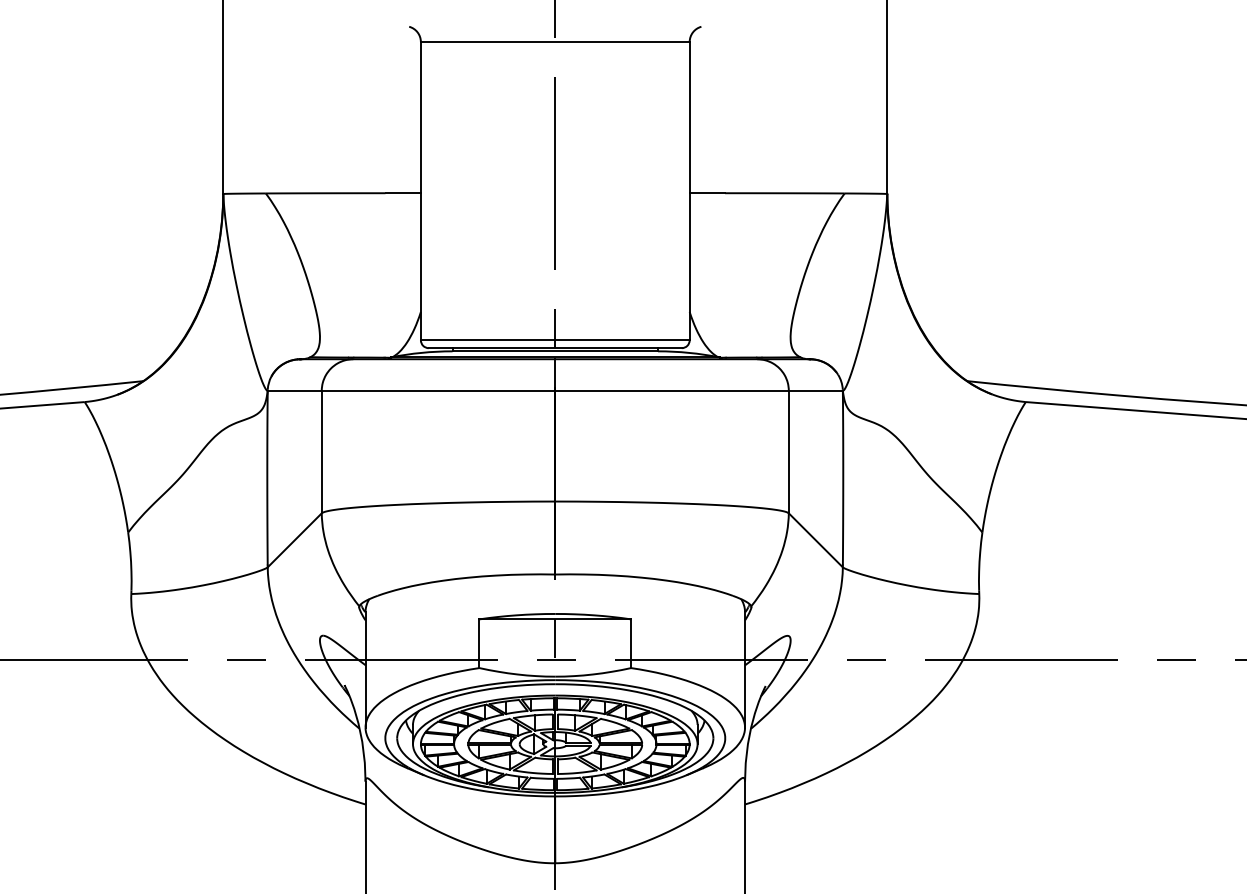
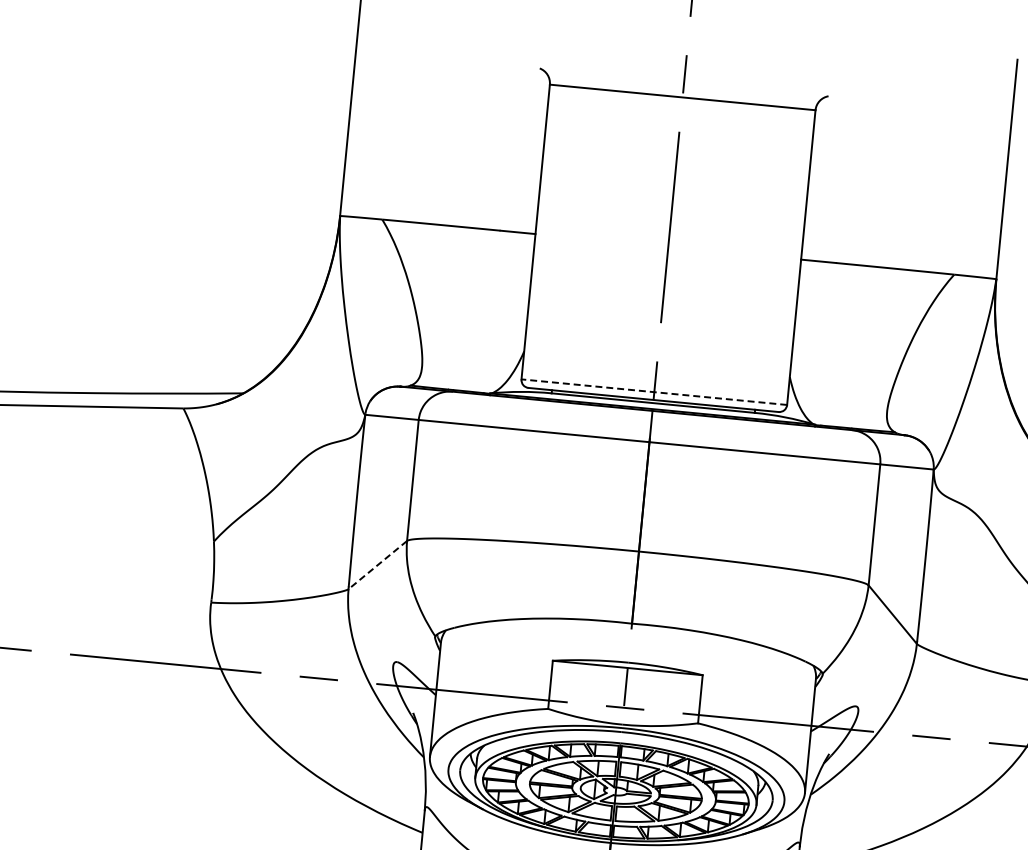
line: (554, 340) -> (653, 392), solid -> dashed
line: (294, 540) -> (377, 565), solid -> dashed

